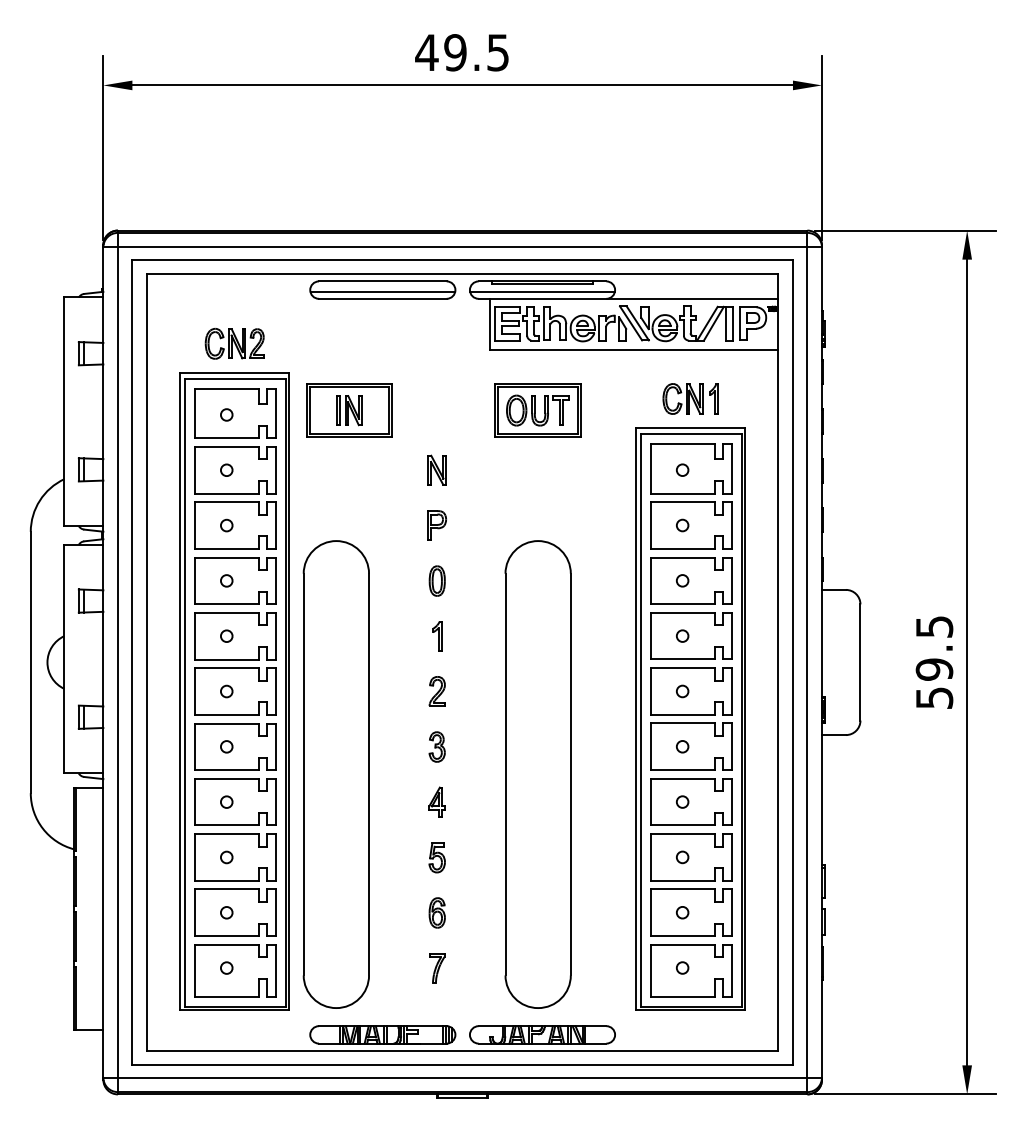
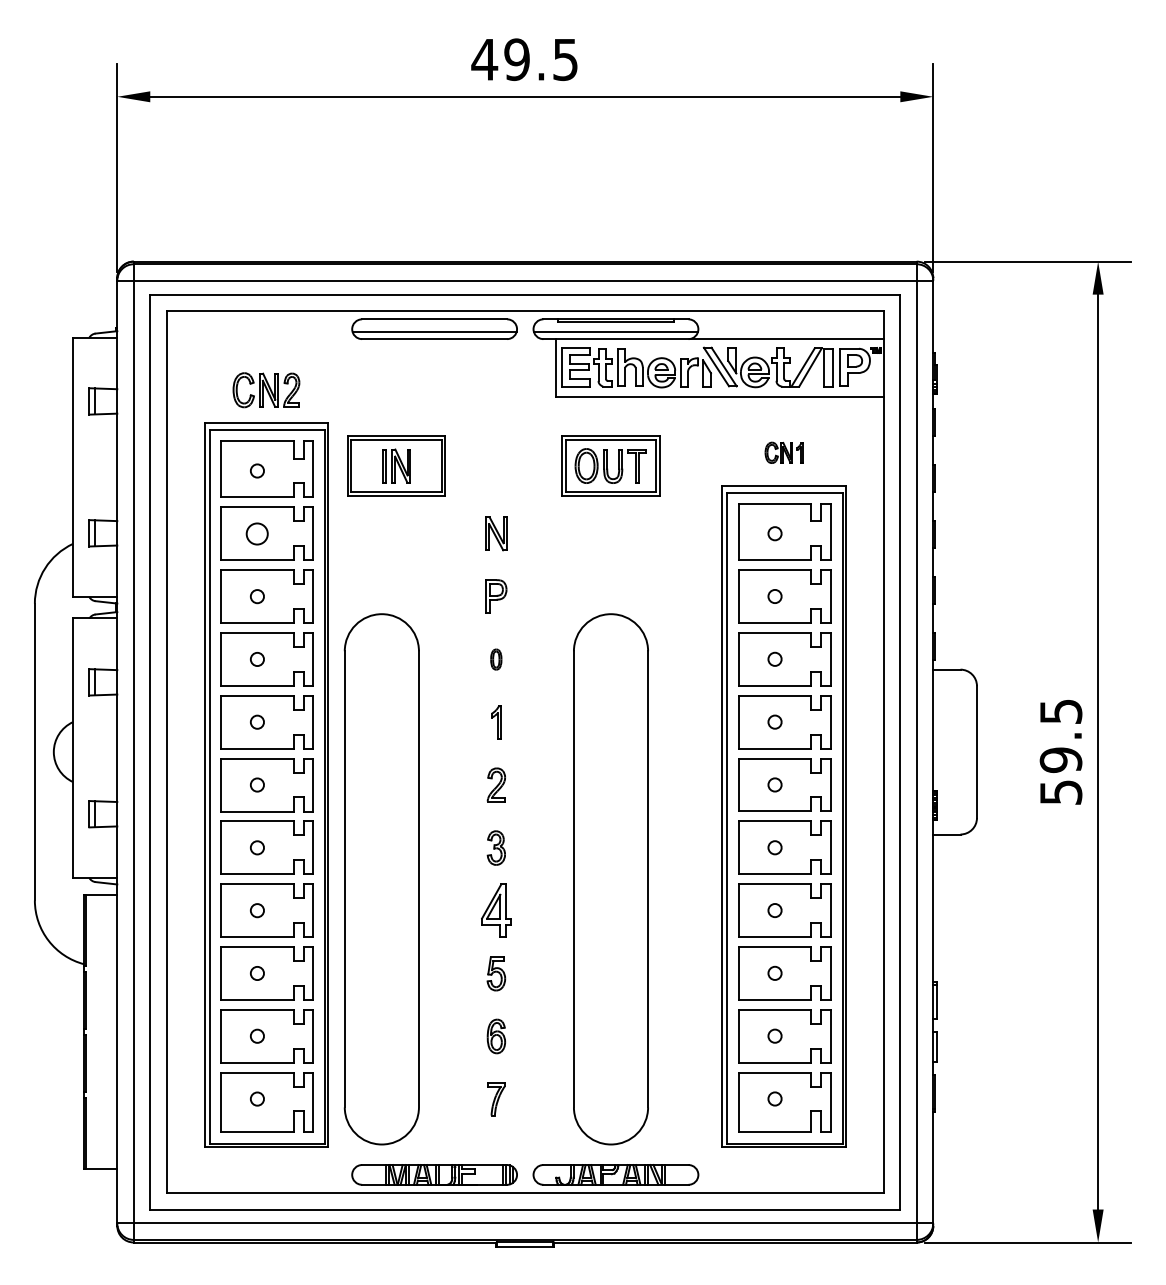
part: (690, 398) -> (783, 452), size x0.6
circle: (226, 469) -> (257, 532), size x1.6
part: (436, 580) -> (495, 658), size x0.6
part: (436, 801) -> (495, 909), size x1.6

